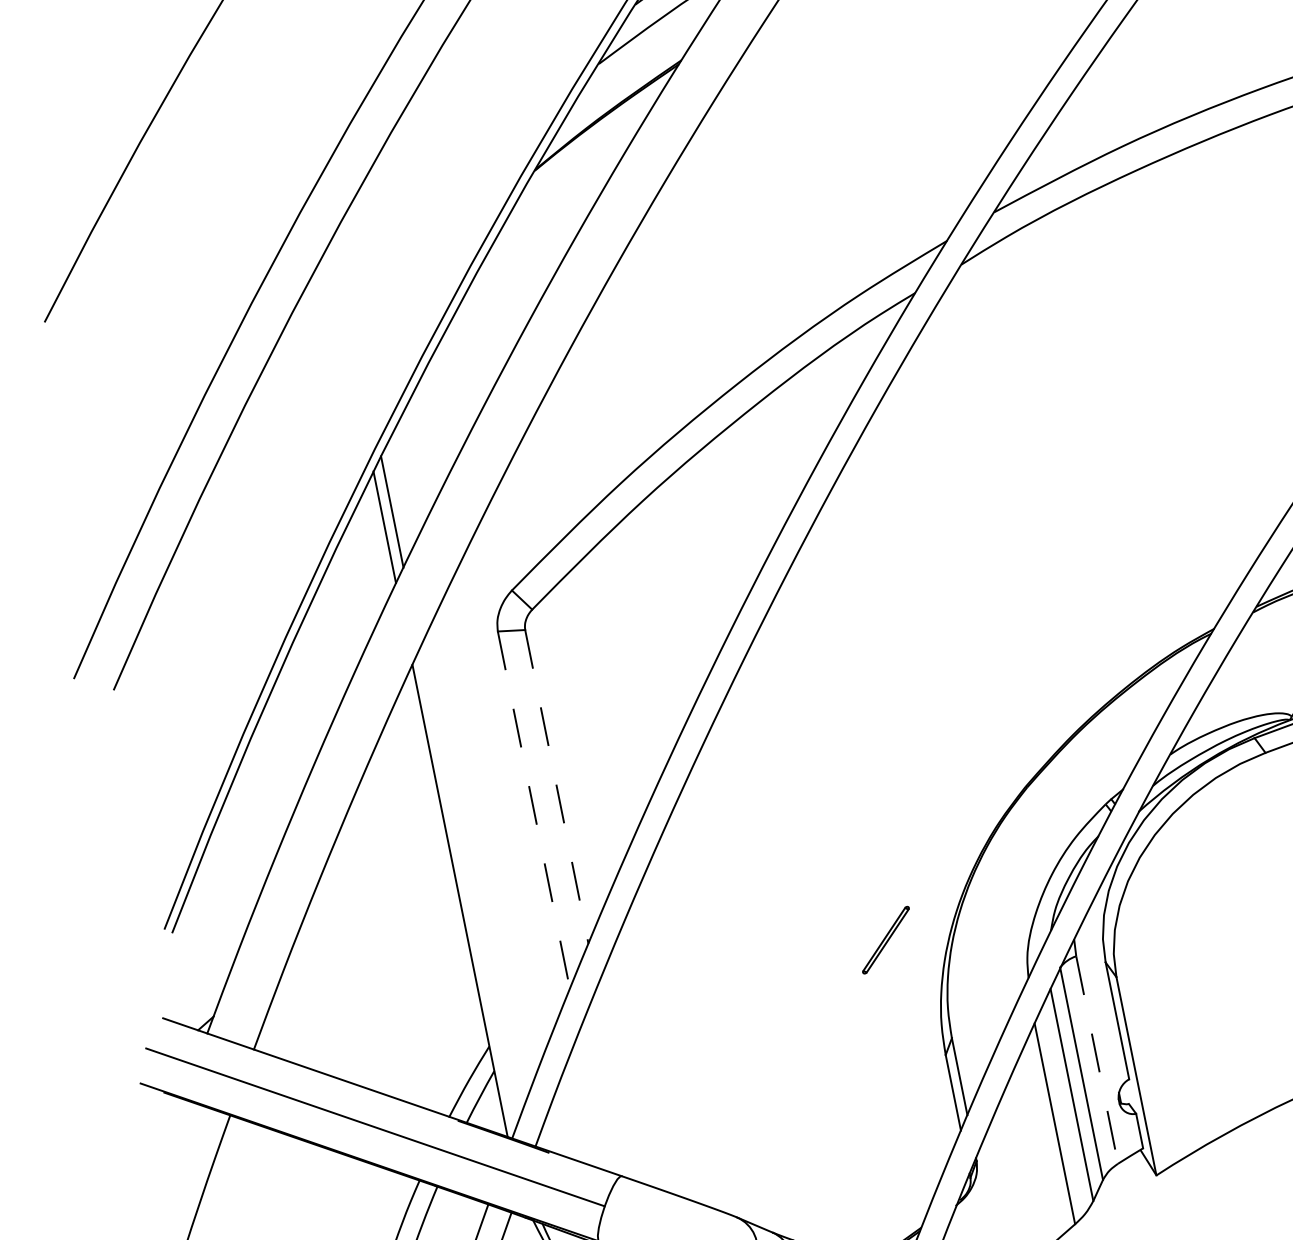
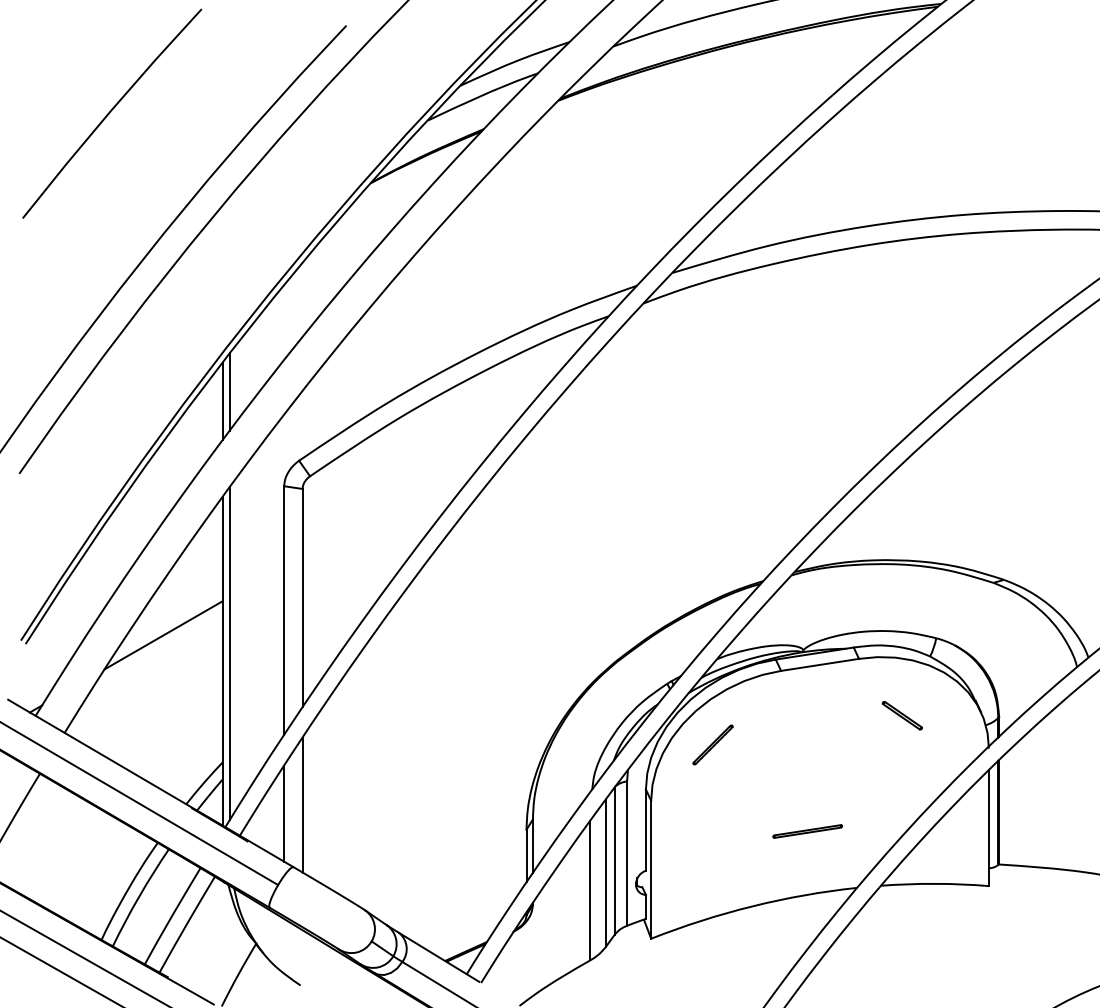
line: (556, 787) -> (302, 598), dashed -> solid
line: (534, 811) -> (284, 611), dashed -> solid
line: (367, 880) -> (163, 635), added
line: (467, 887) -> (229, 653), added
line: (885, 939) -> (712, 744), moved
line: (1098, 1061) -> (627, 854), dashed -> solid
line: (616, 1083) -> (302, 804), added
line: (593, 1101) -> (284, 813), added

